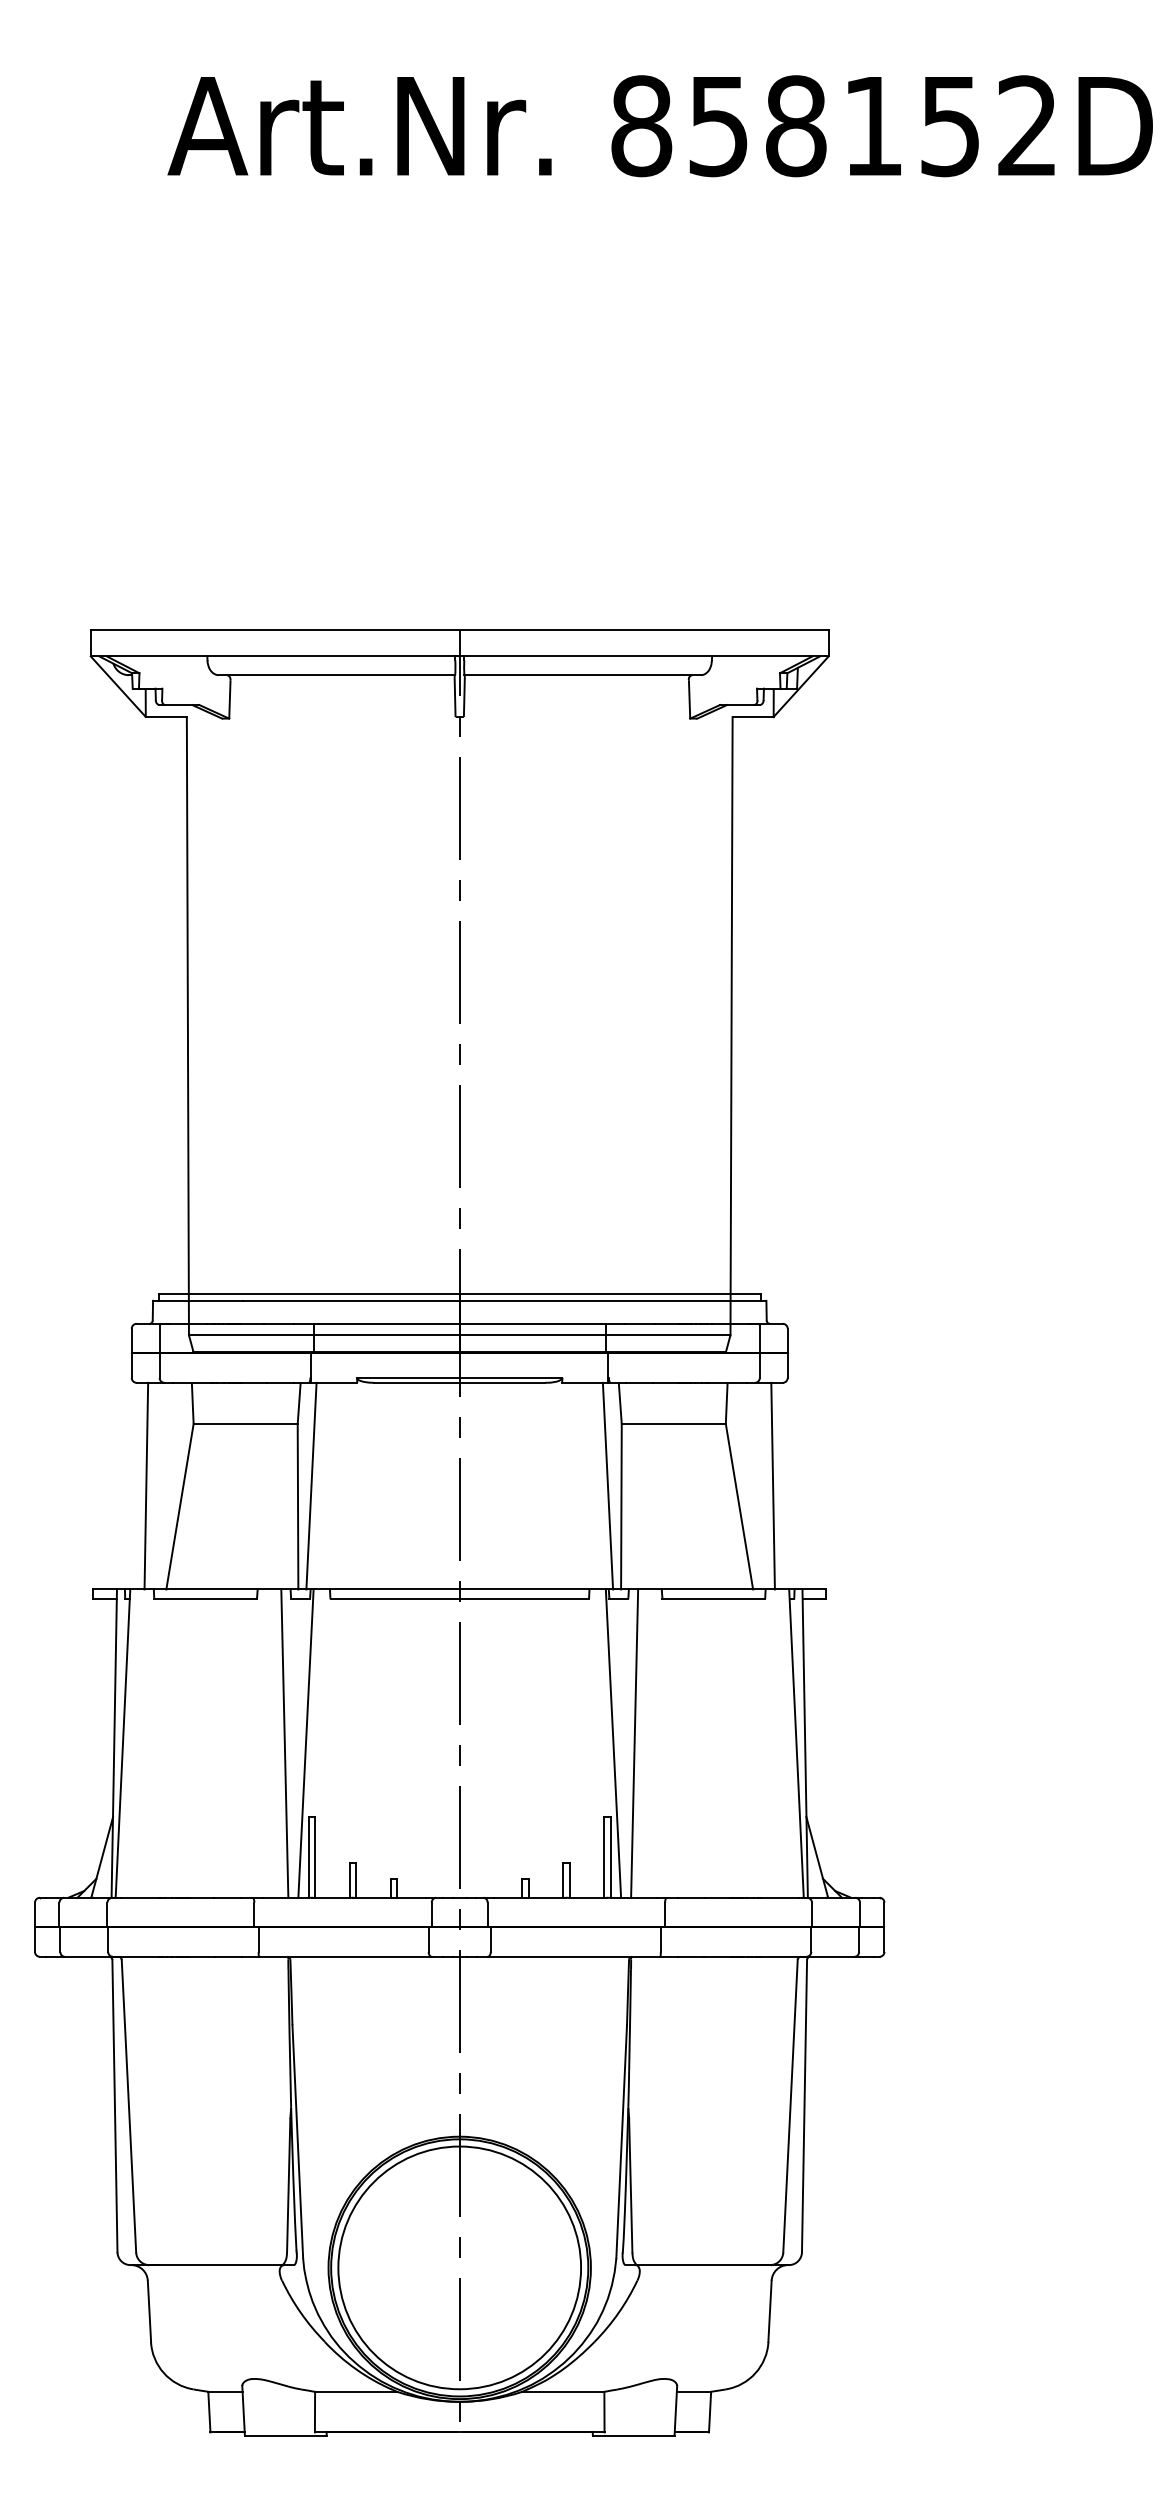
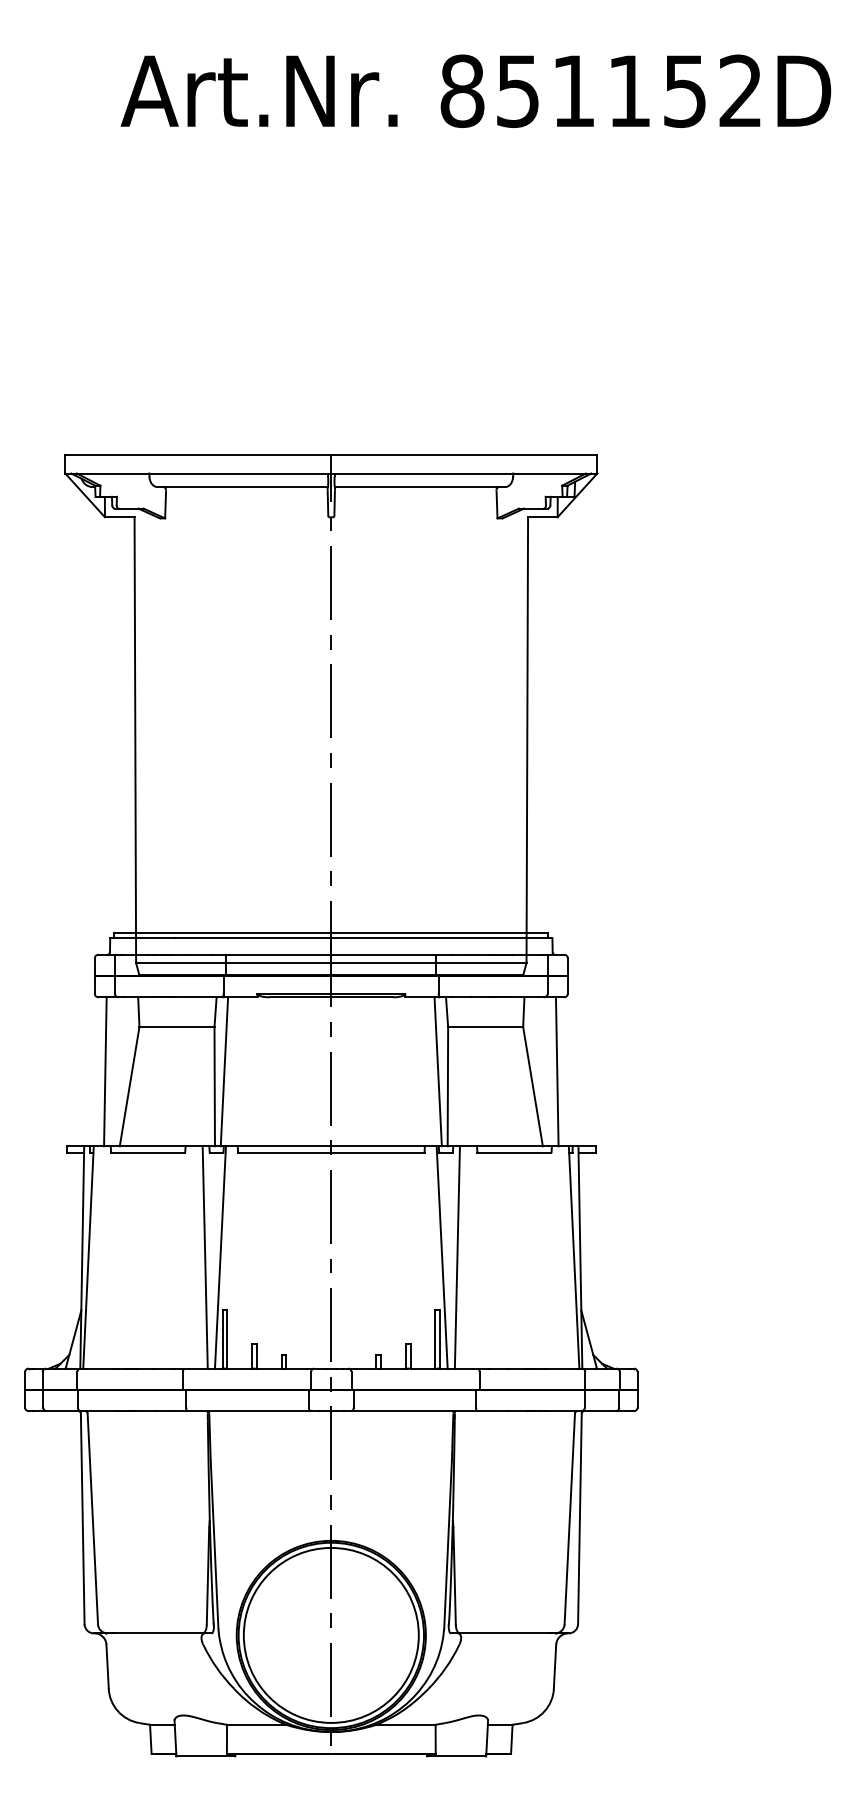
text: (796, 126) -> (574, 91), 858152D -> 851152D

